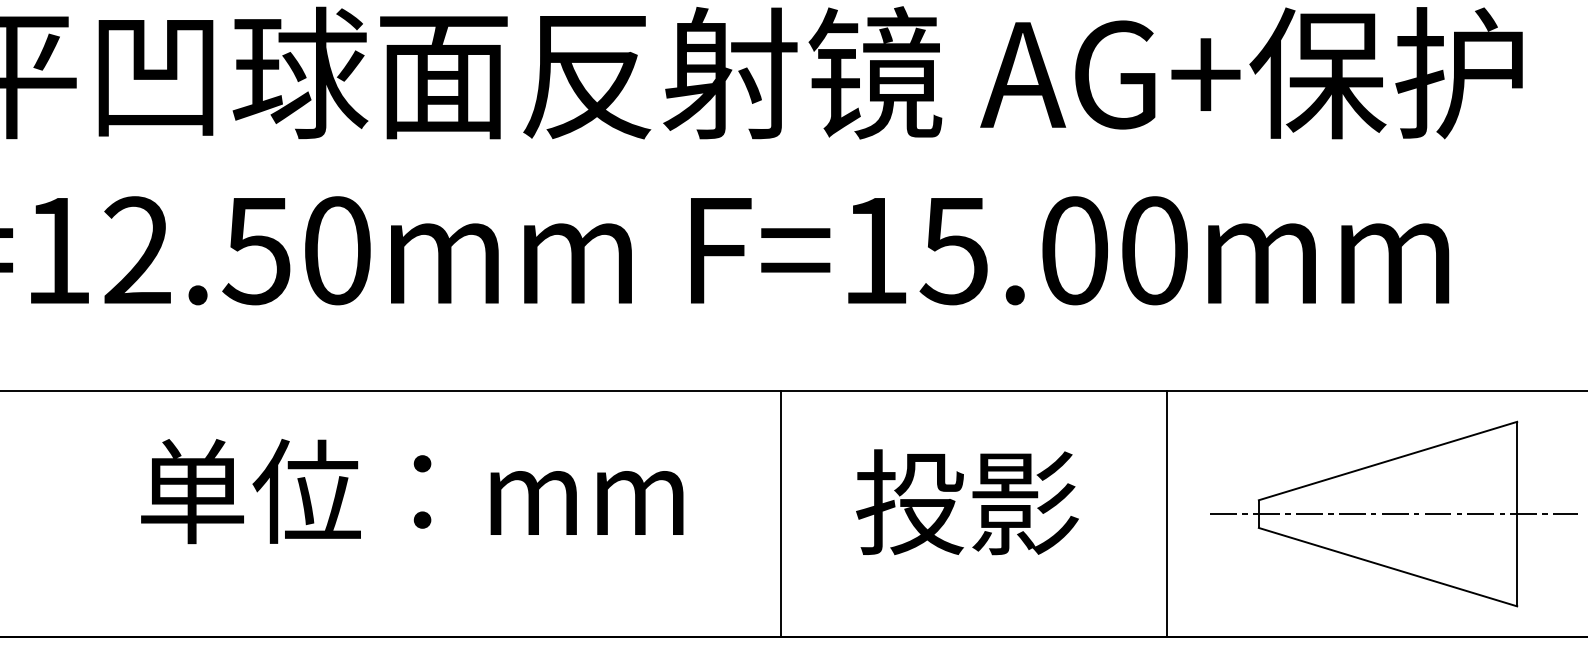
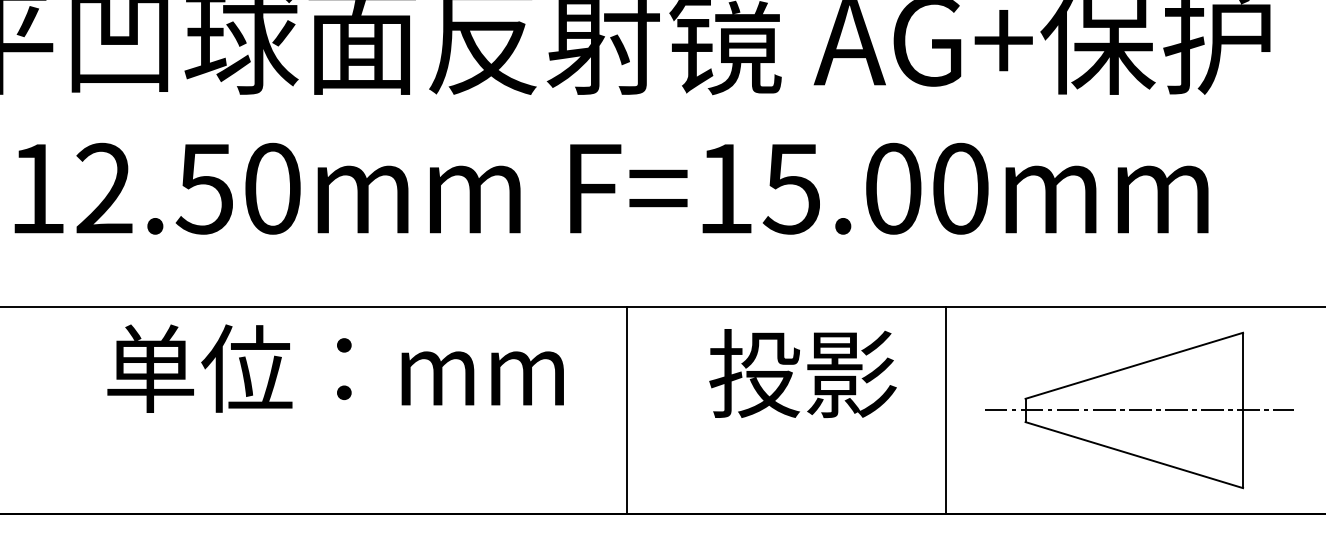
text: (412, 491) -> (335, 368), moved
text: (967, 502) -> (803, 373), moved
line: (781, 513) -> (627, 409), moved
line: (1166, 513) -> (946, 409), moved
part: (1393, 513) -> (1138, 409), moved

